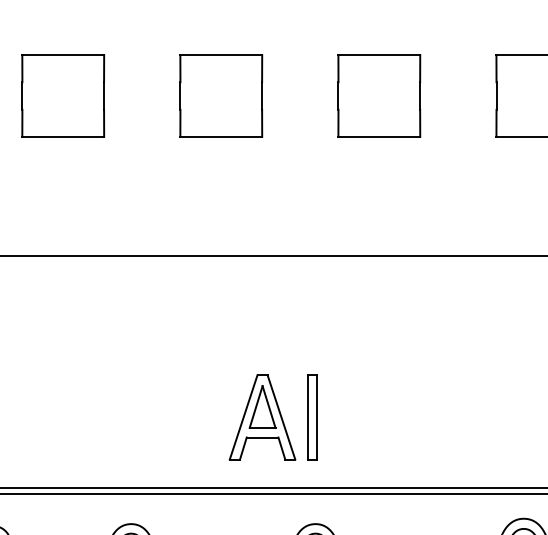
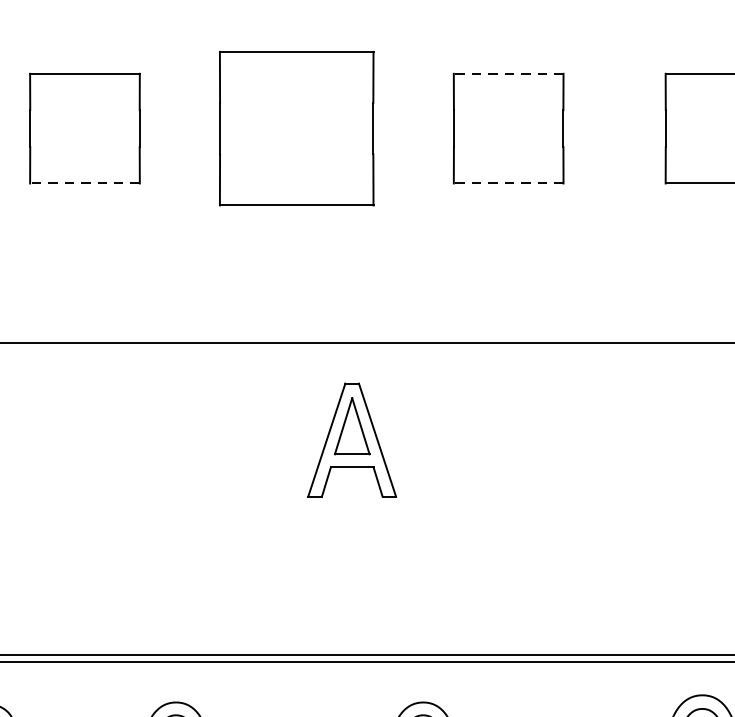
line: (379, 55) -> (508, 74), solid -> dashed
part: (221, 95) -> (297, 127), size x1.4
line: (63, 136) -> (85, 182), solid -> dashed
line: (379, 136) -> (508, 182), solid -> dashed
part: (262, 417) -> (352, 440), moved
part: (312, 417) -> (419, 559), removed

